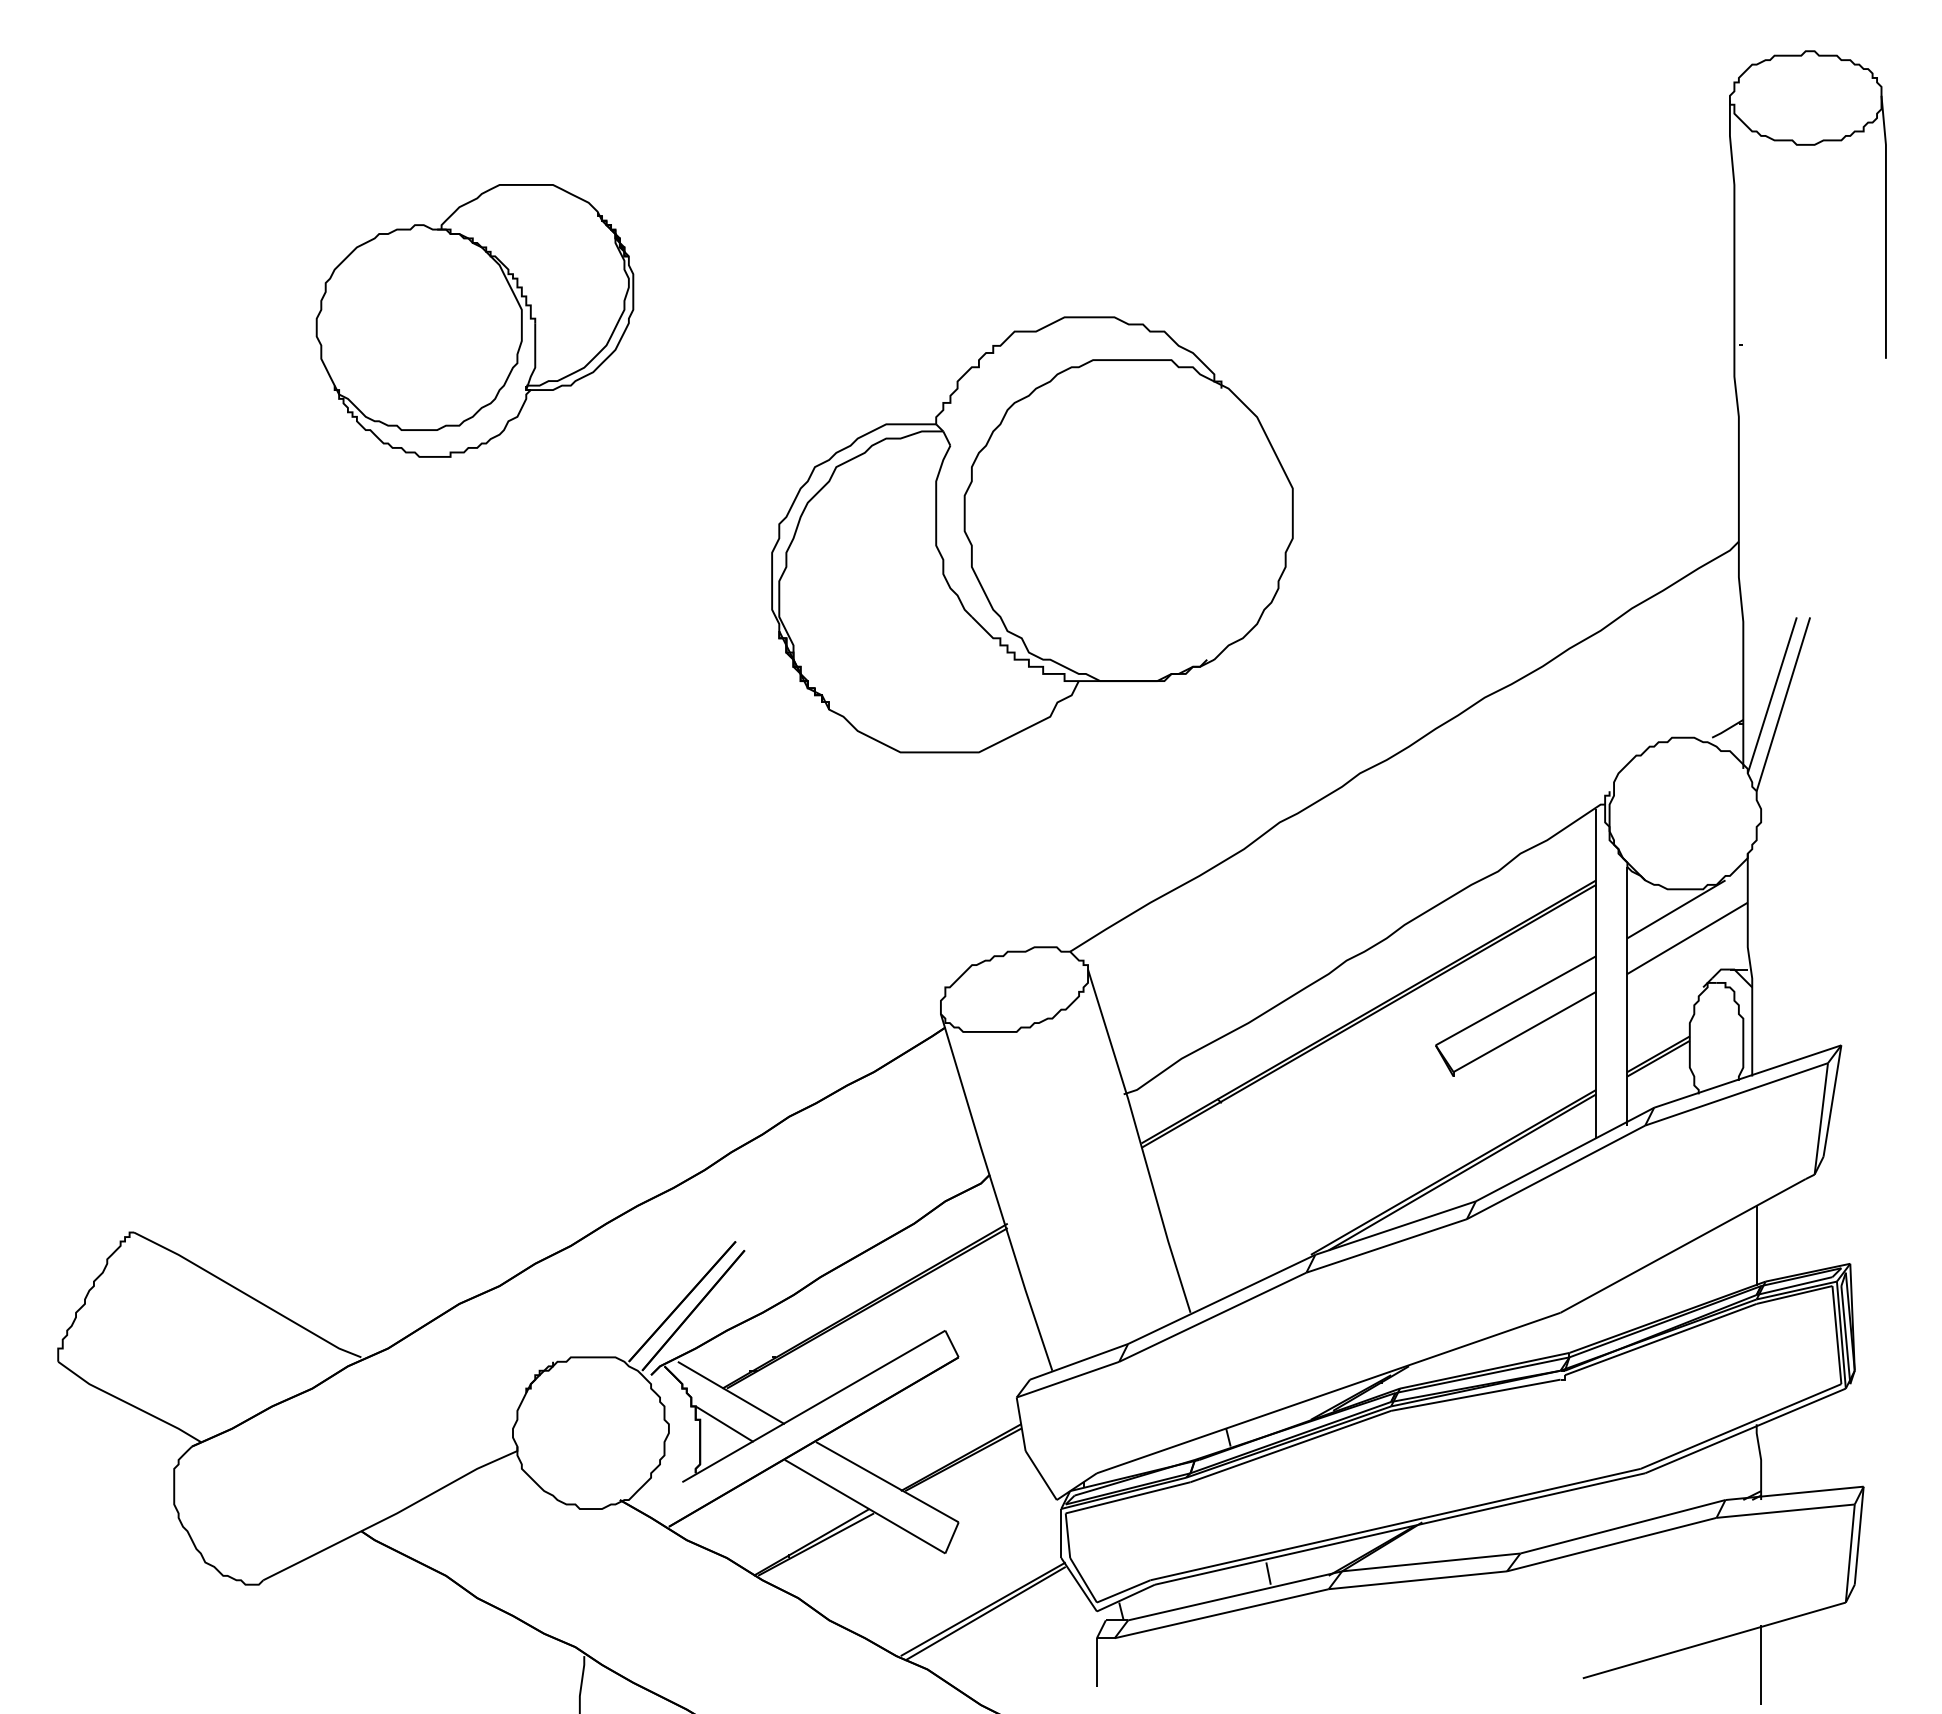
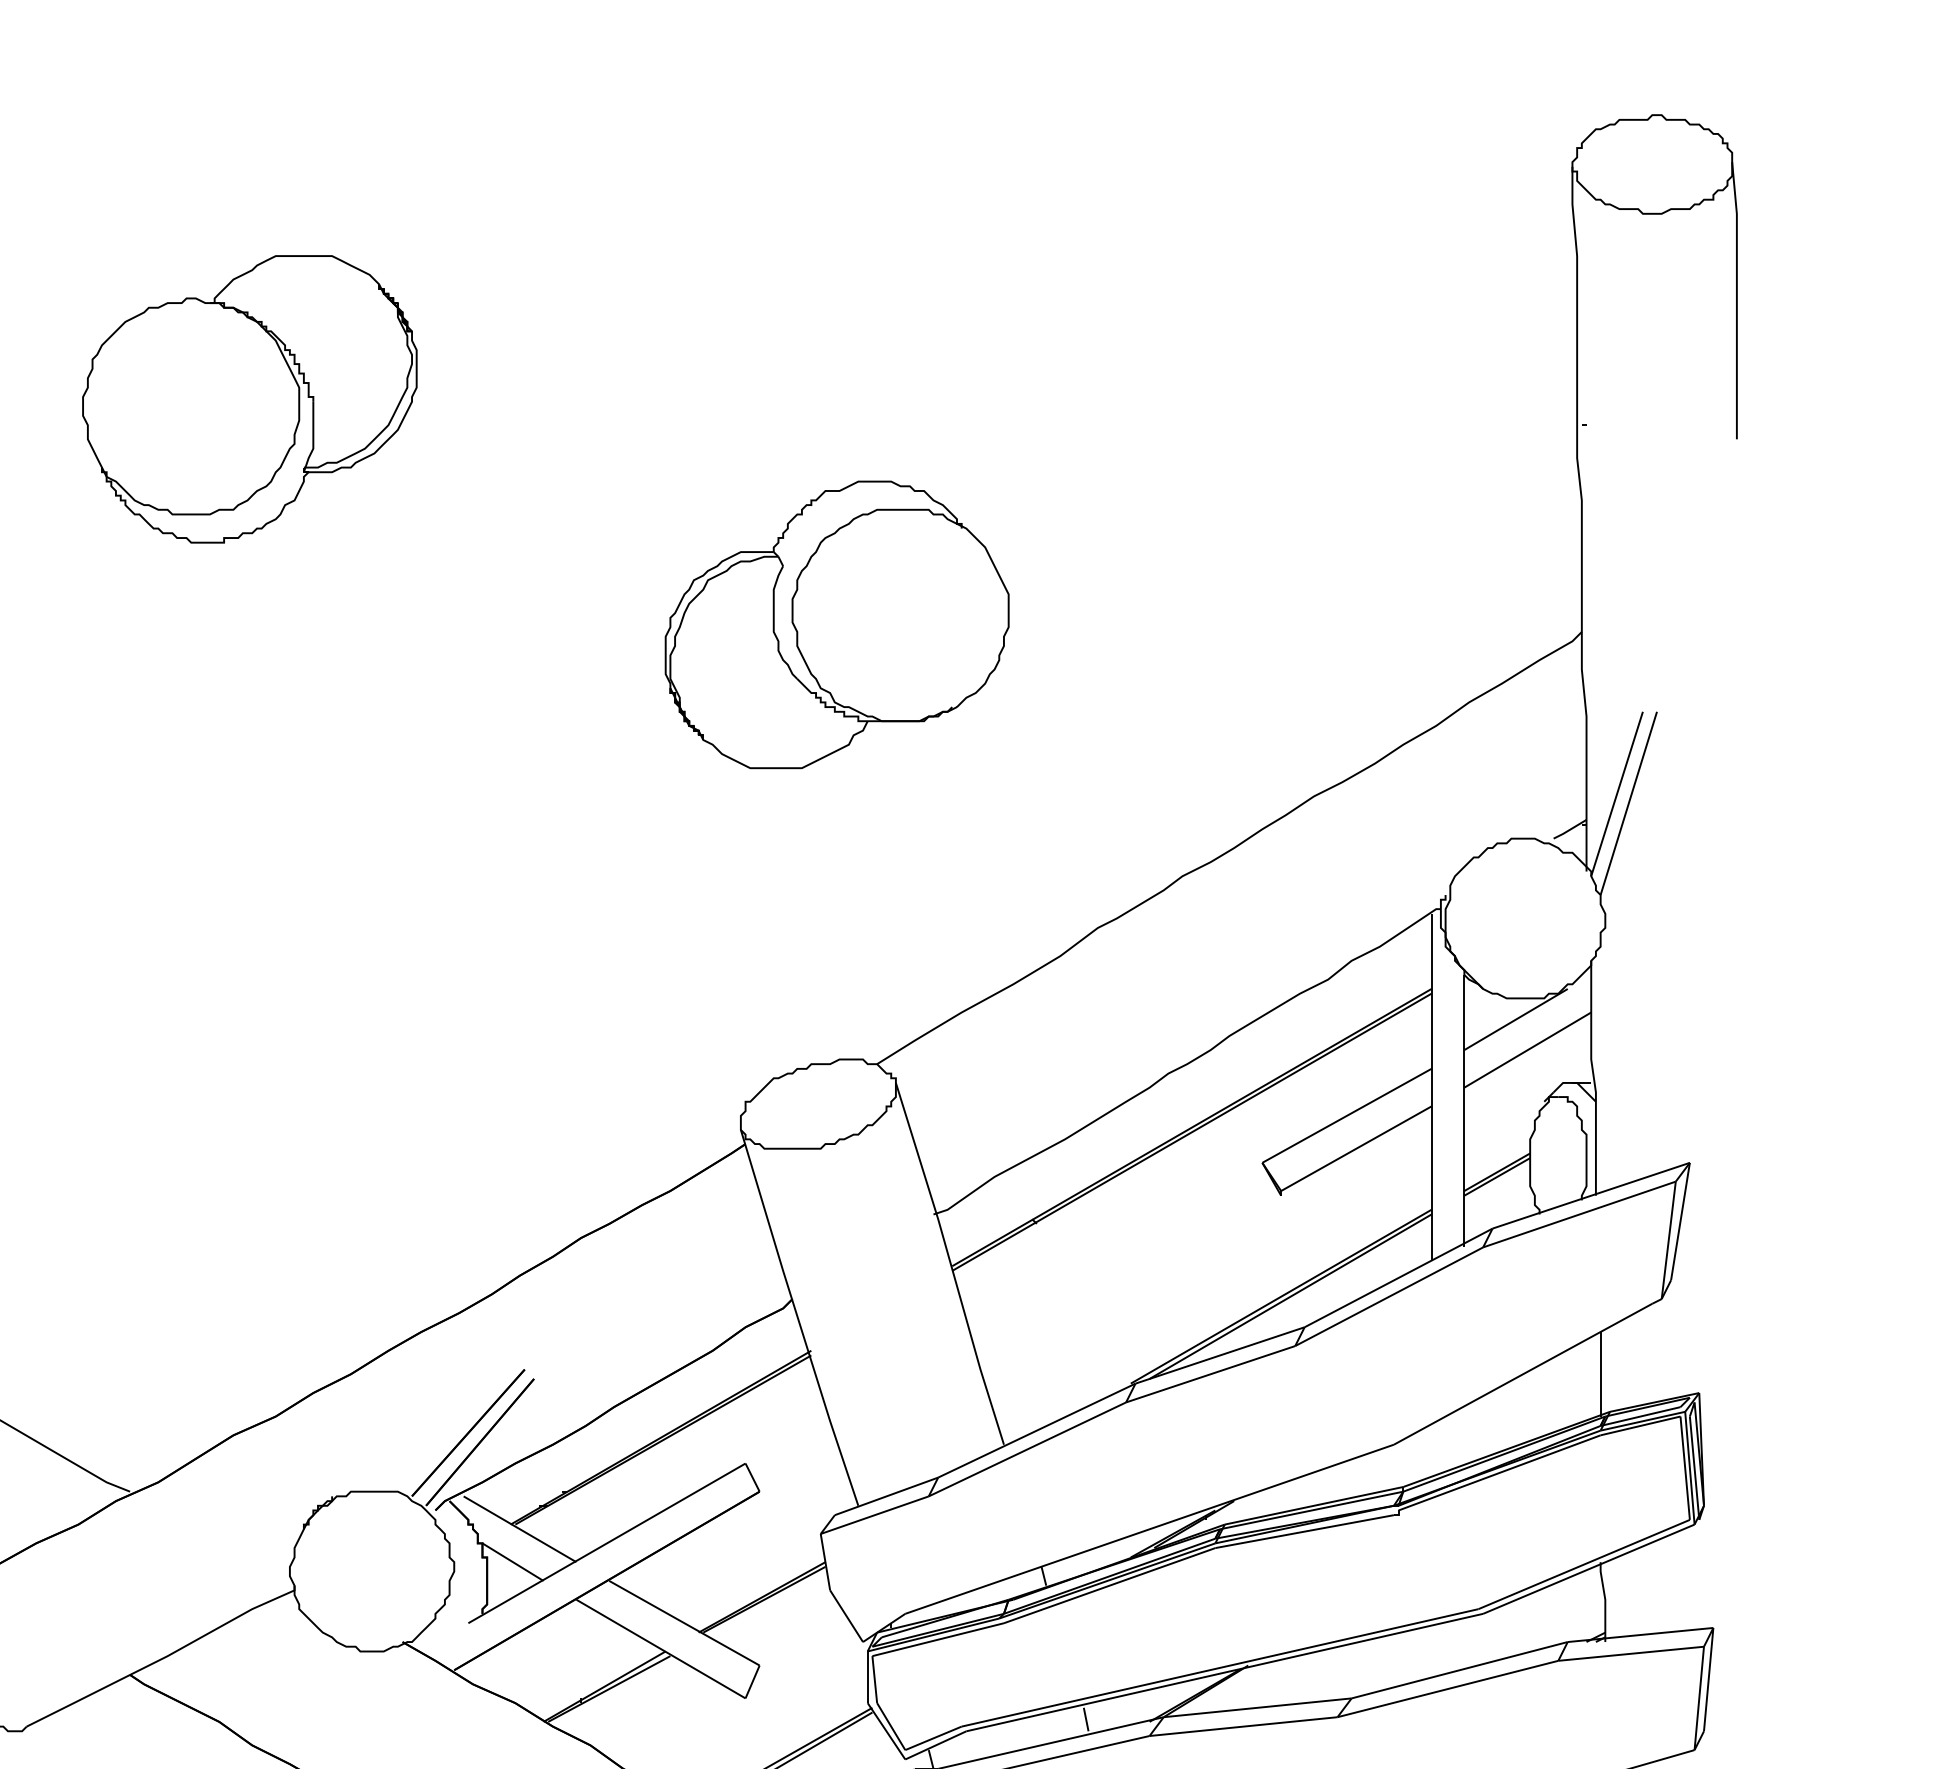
part: (1031, 534) -> (836, 624), size x0.62

